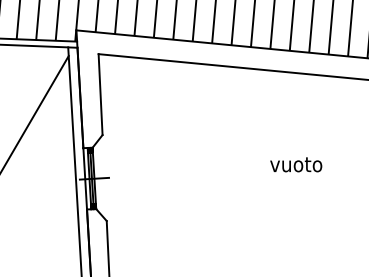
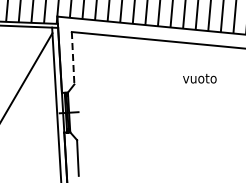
line: (101, 95) -> (73, 58), solid -> dashed
text: (295, 164) -> (199, 78), moved

